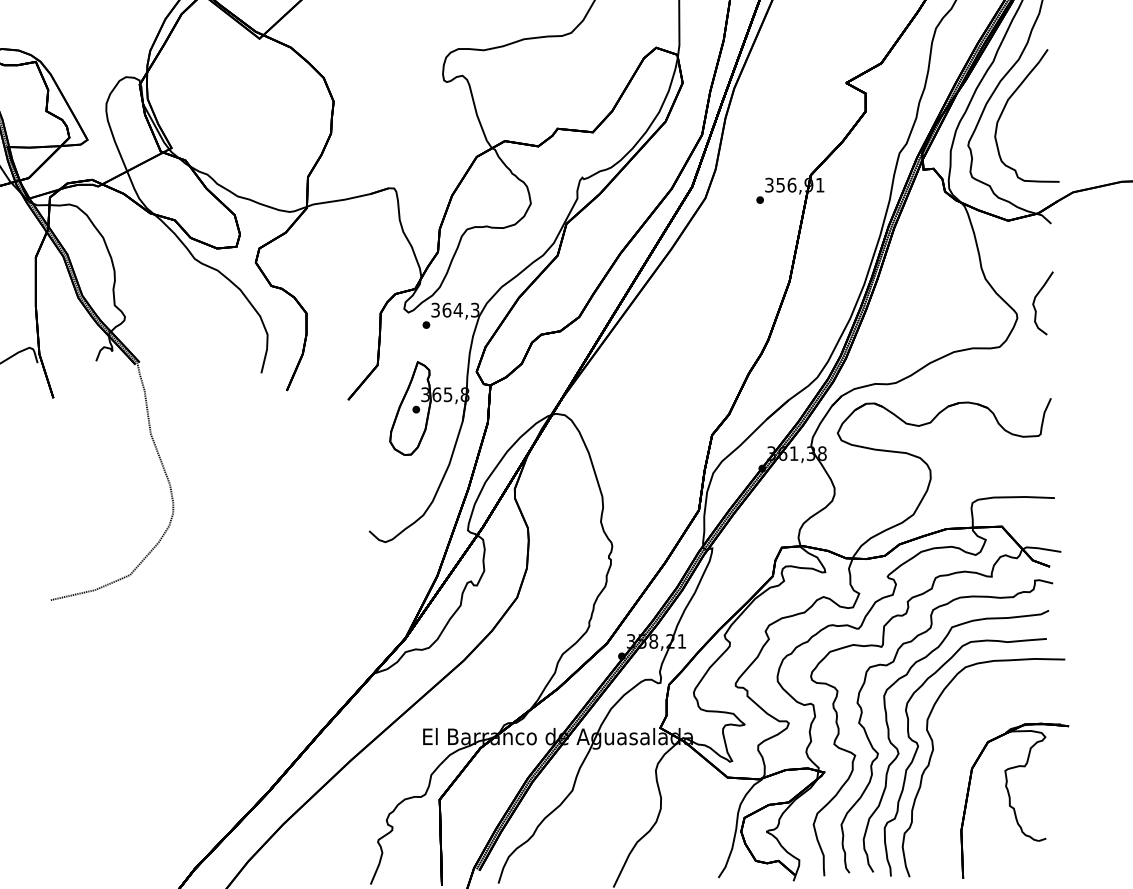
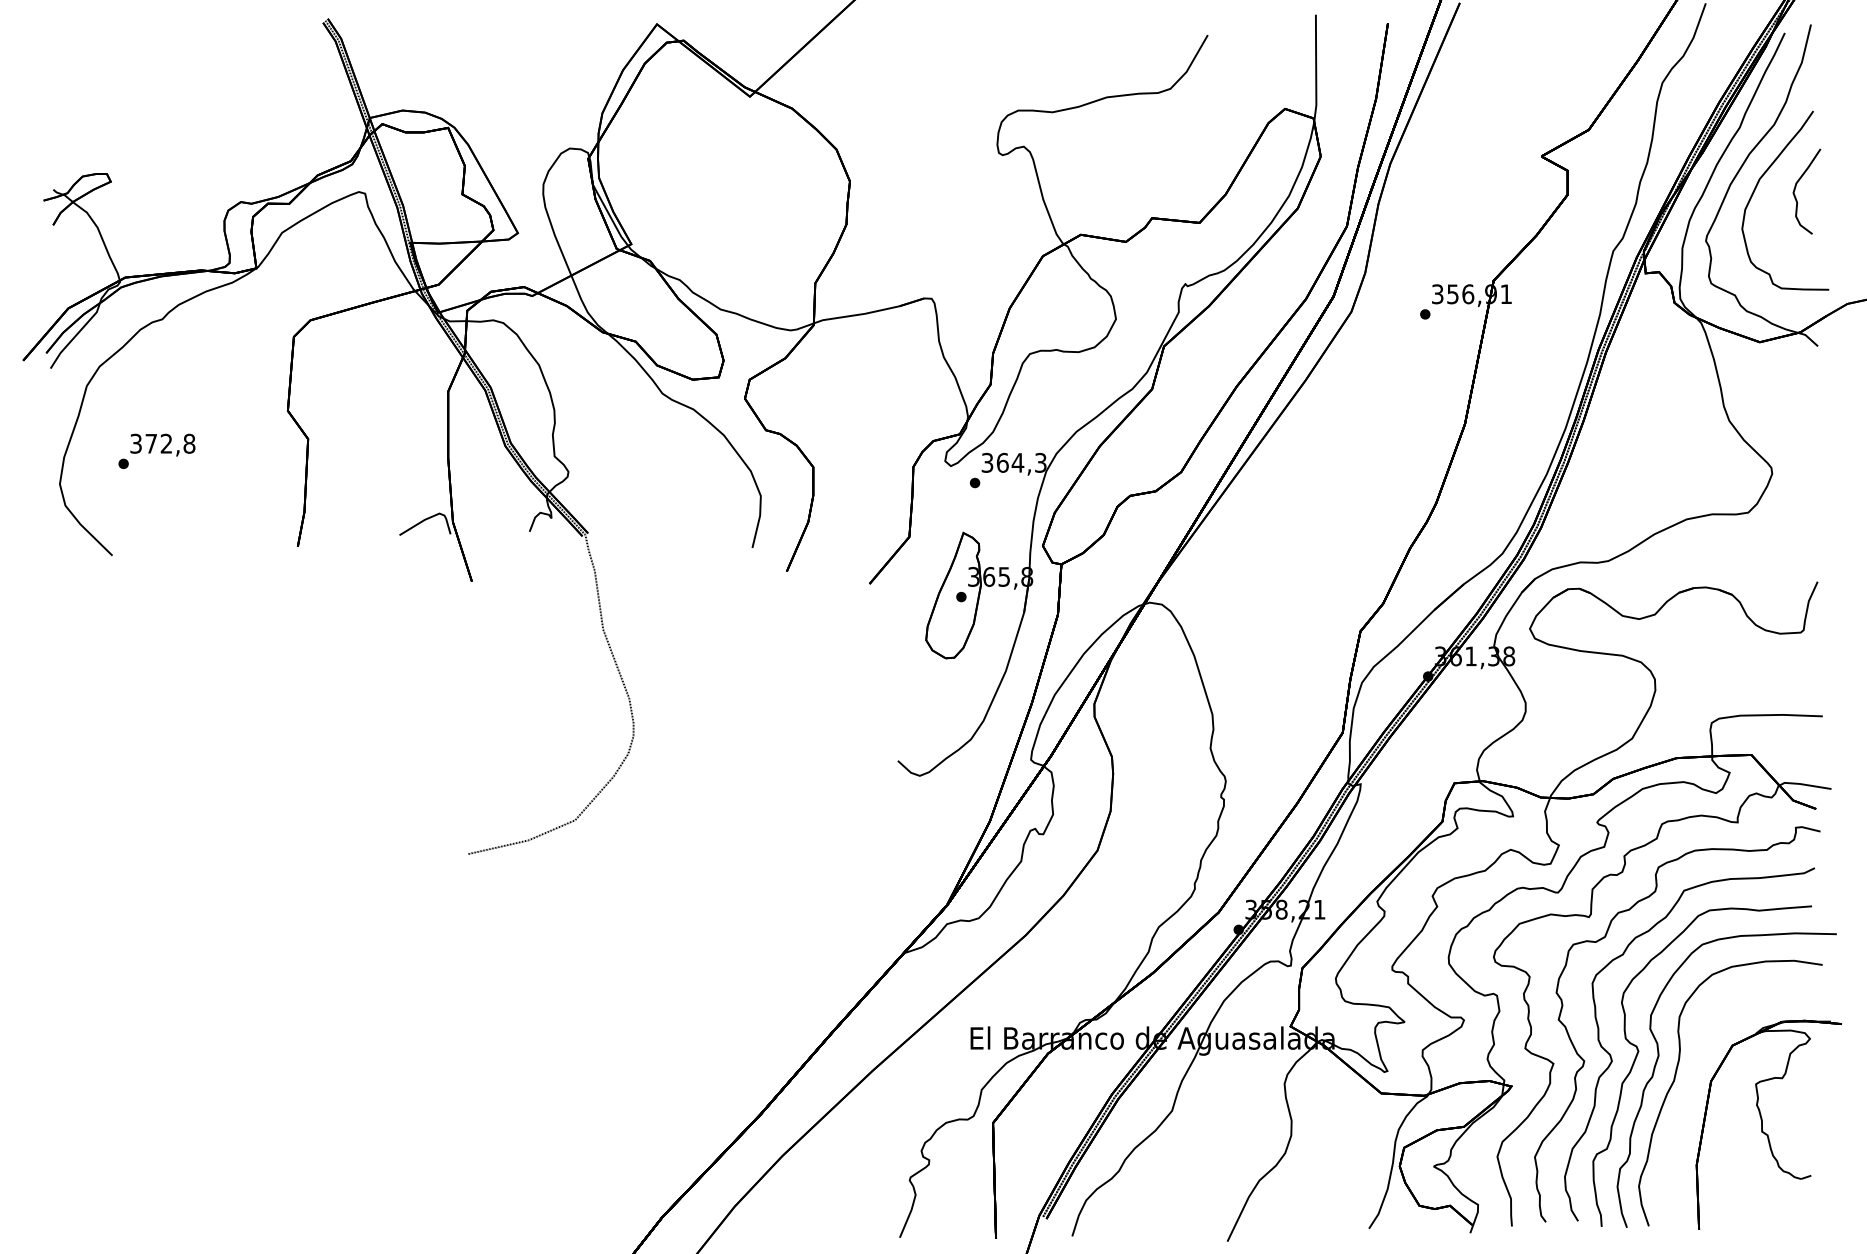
curve: (1035, 300) -> (1796, 187), moved
part: (945, 768) -> (1675, 1080), added

